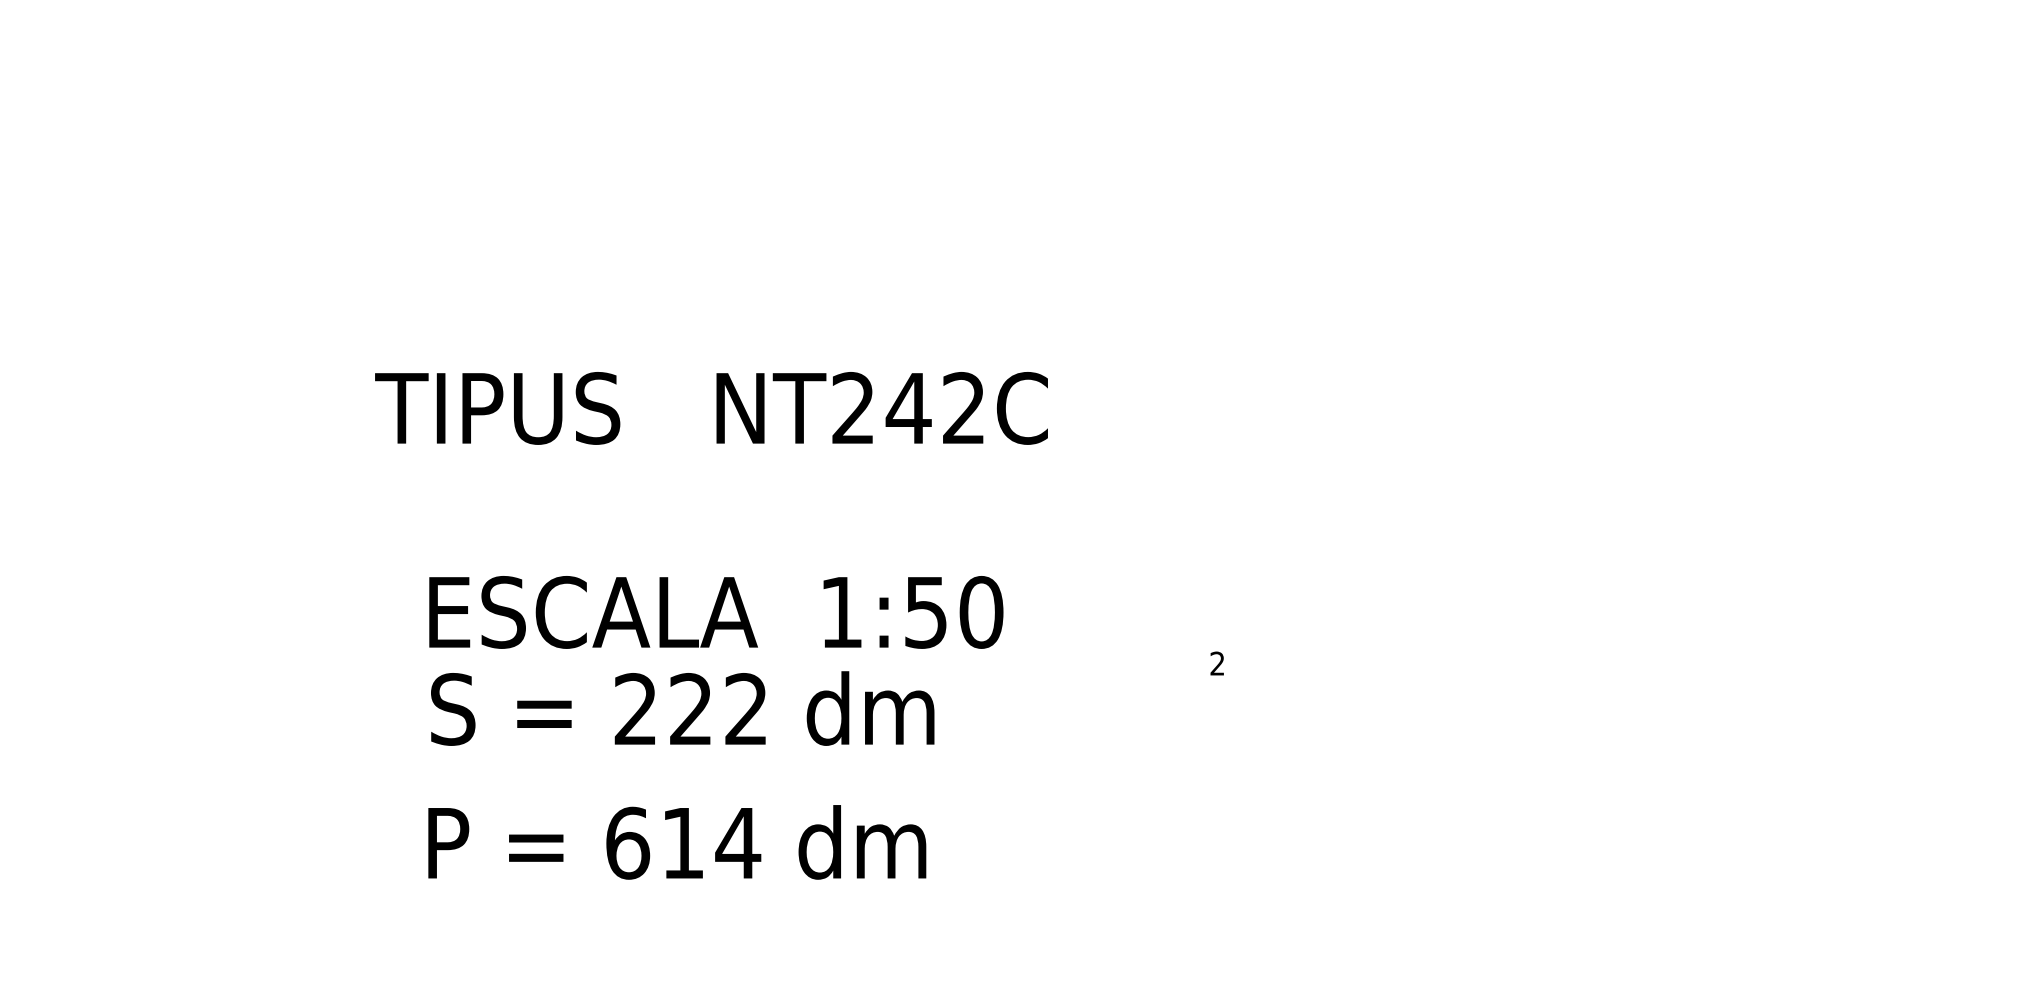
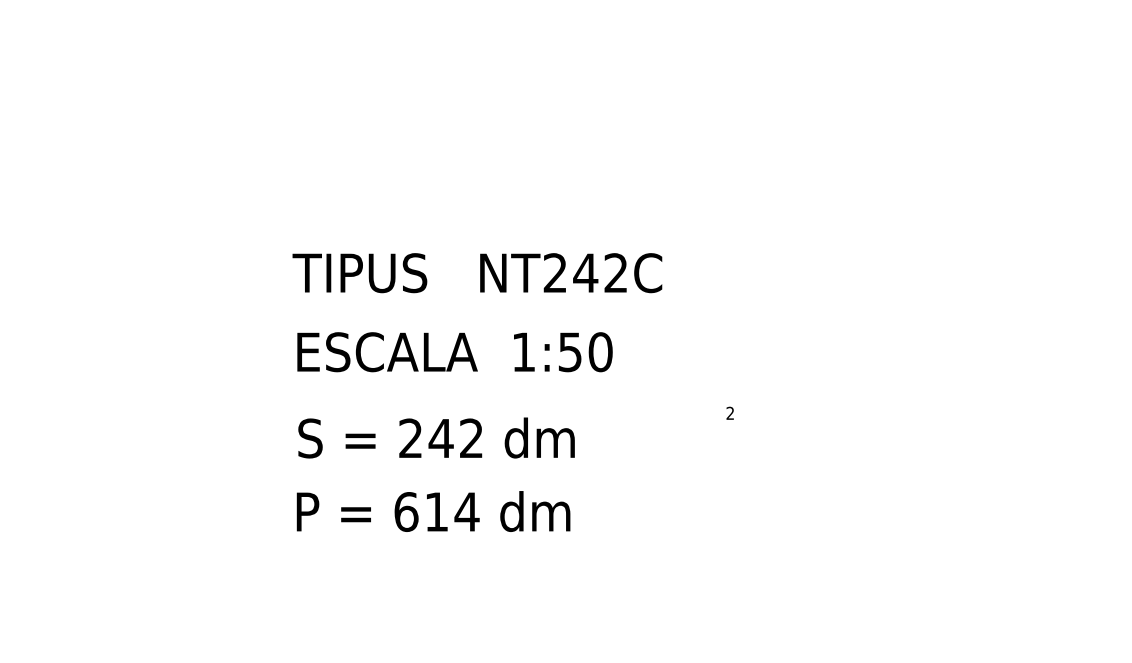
text: (711, 409) -> (477, 273), moved
text: (715, 612) -> (454, 352), moved
text: (689, 707) -> (440, 437), 222 -> 242

